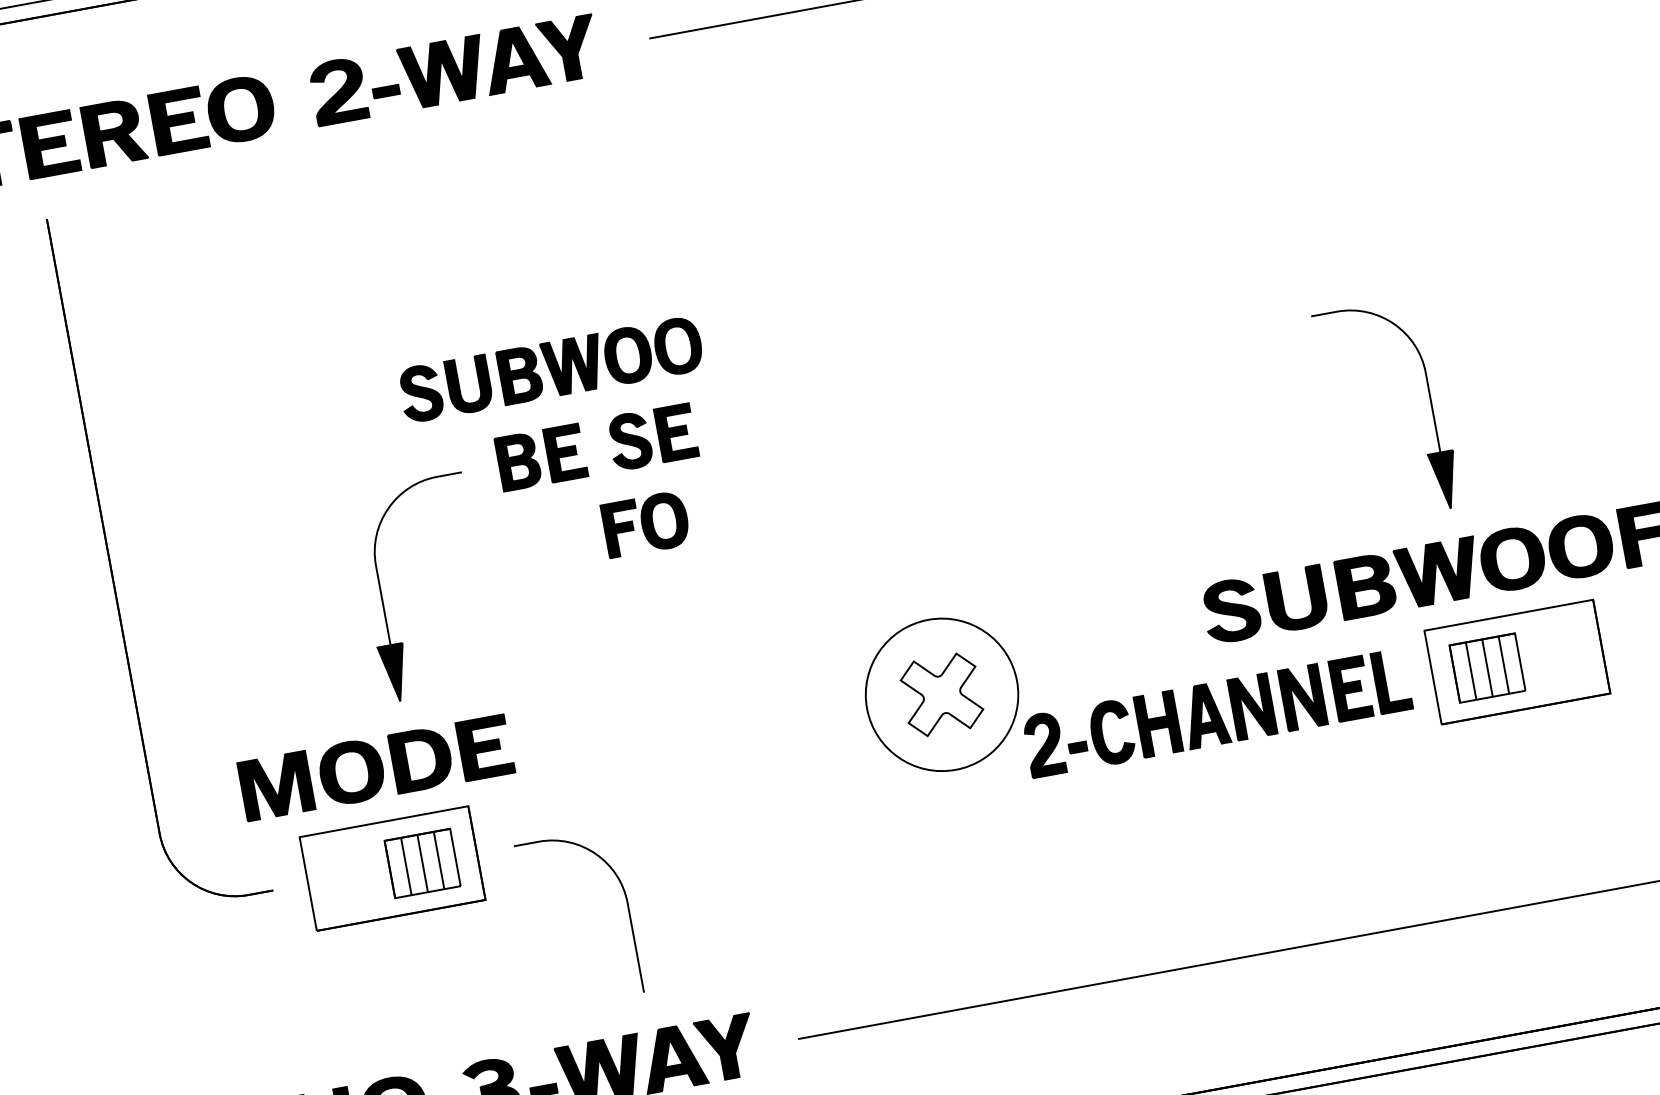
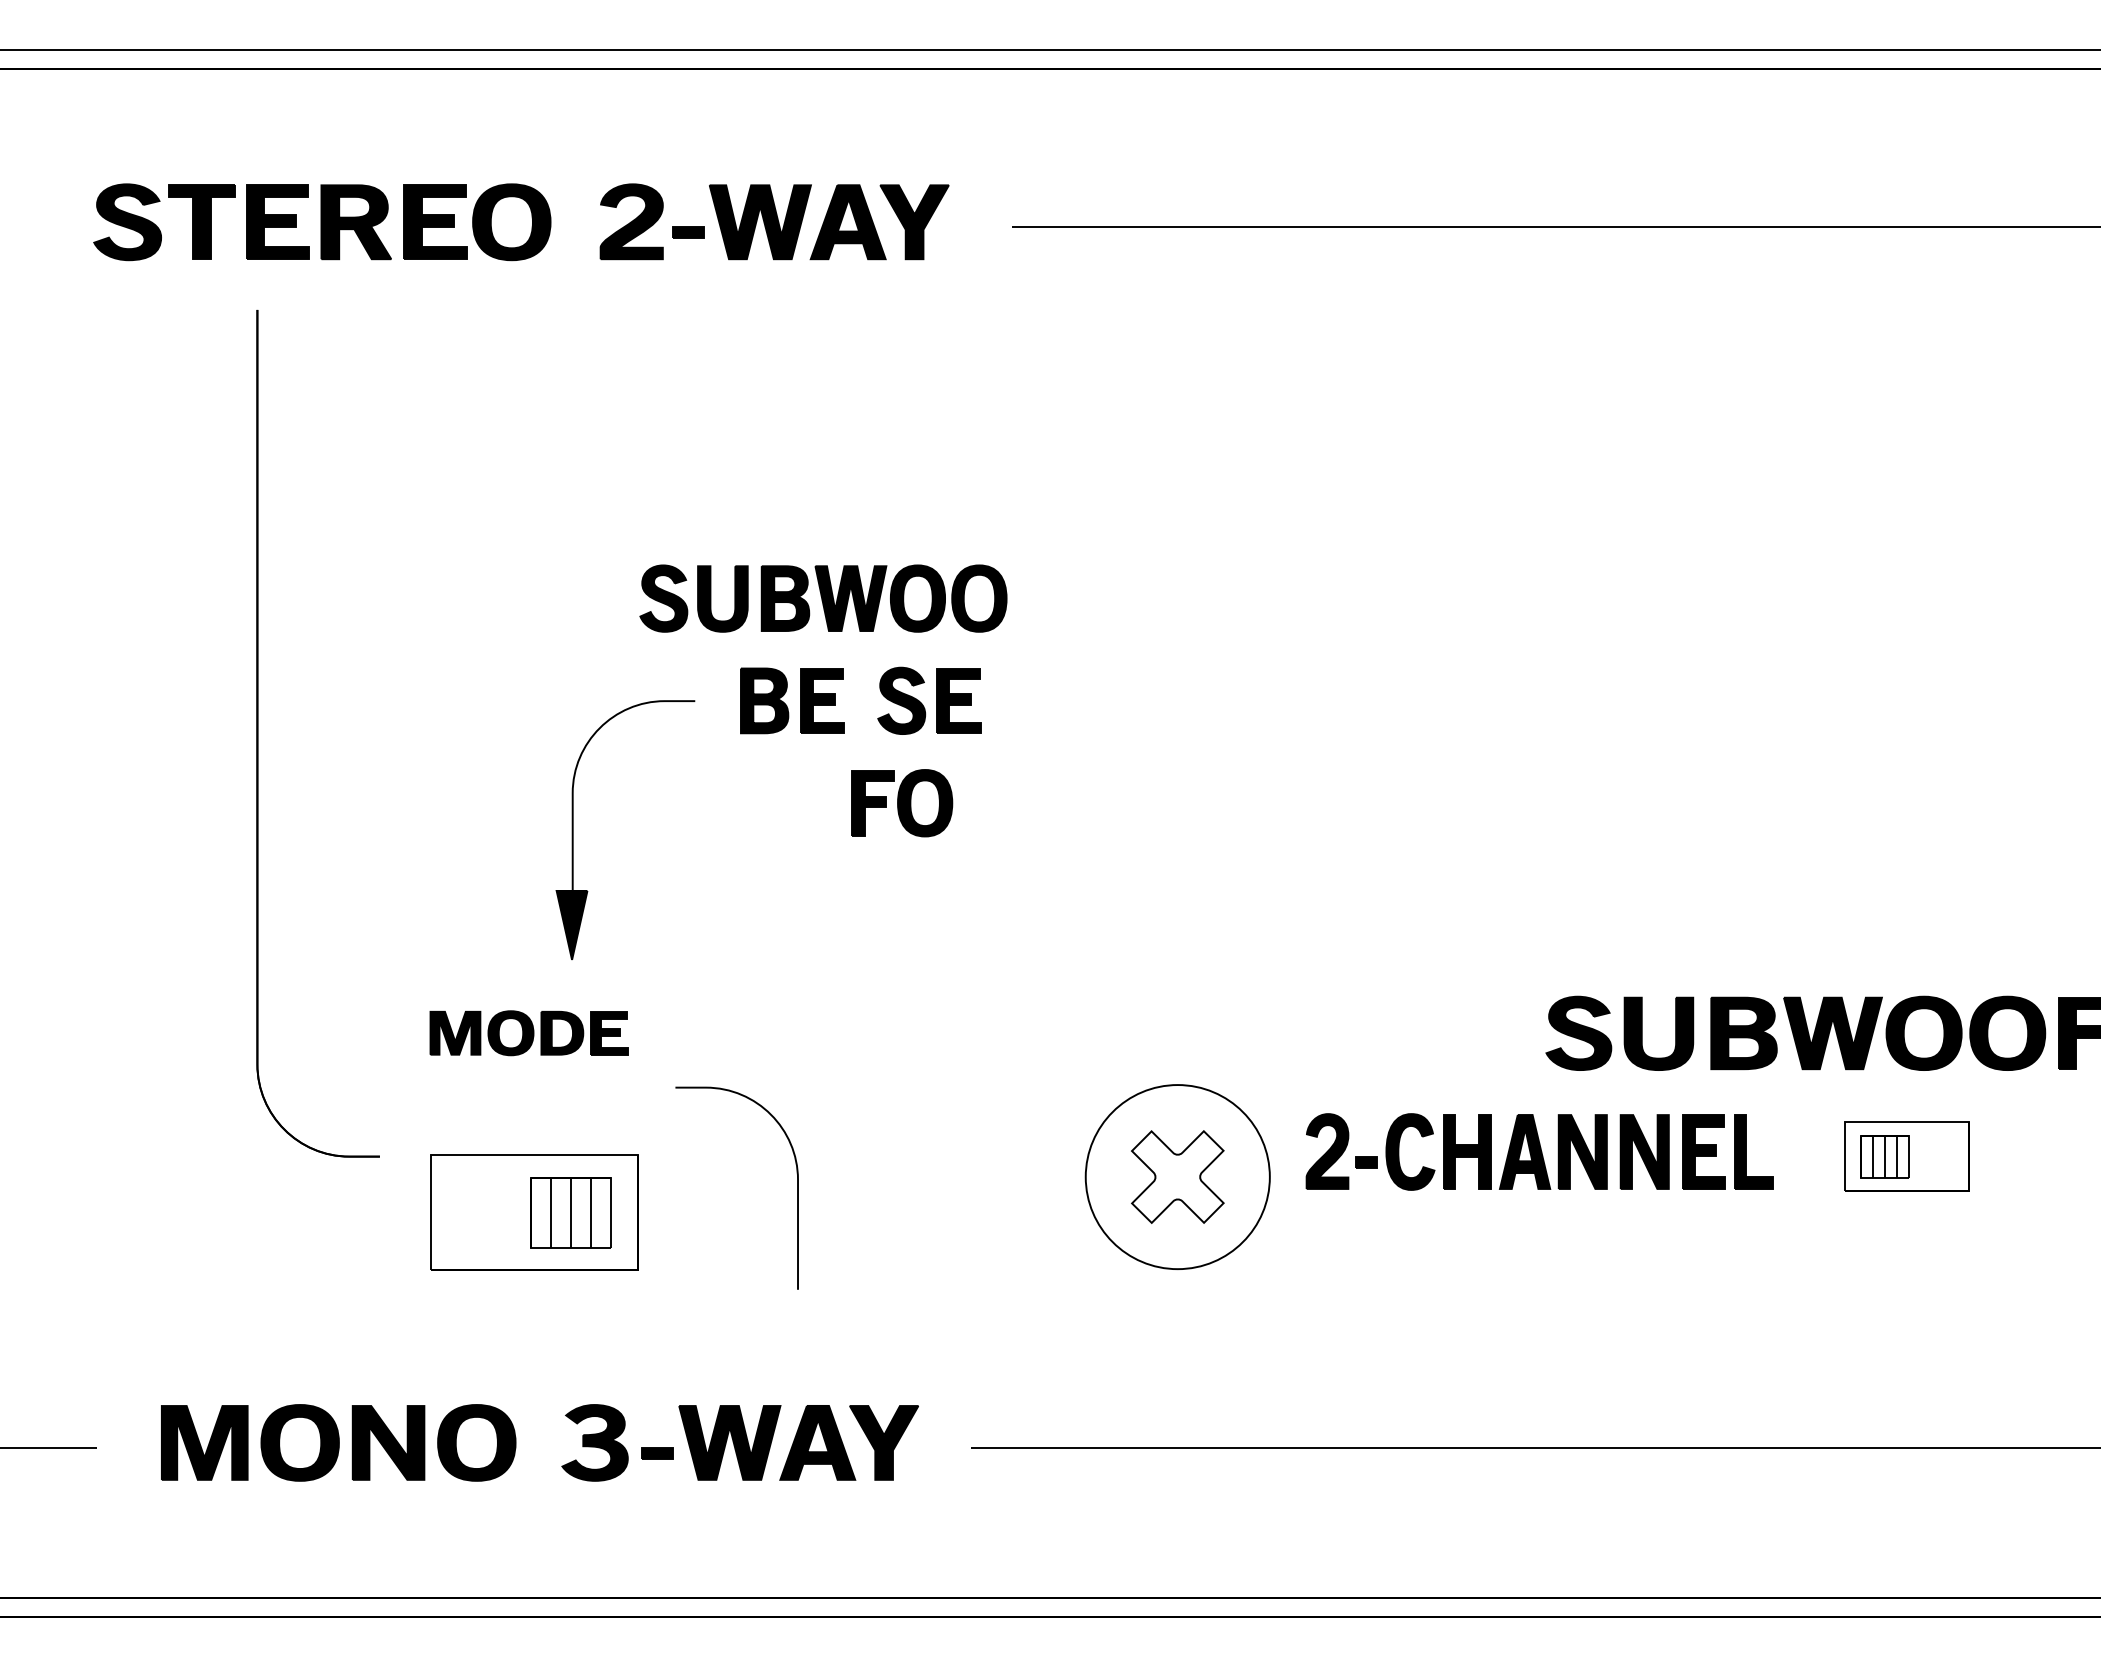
part: (1430, 403) -> (1860, 830), removed
part: (1517, 661) -> (1907, 1156), size x0.6
part: (941, 694) -> (1177, 1176), moved
part: (375, 767) -> (528, 1032), size x0.6
part: (392, 868) -> (534, 1212), moved
curve: (628, 909) -> (797, 1187), moved

